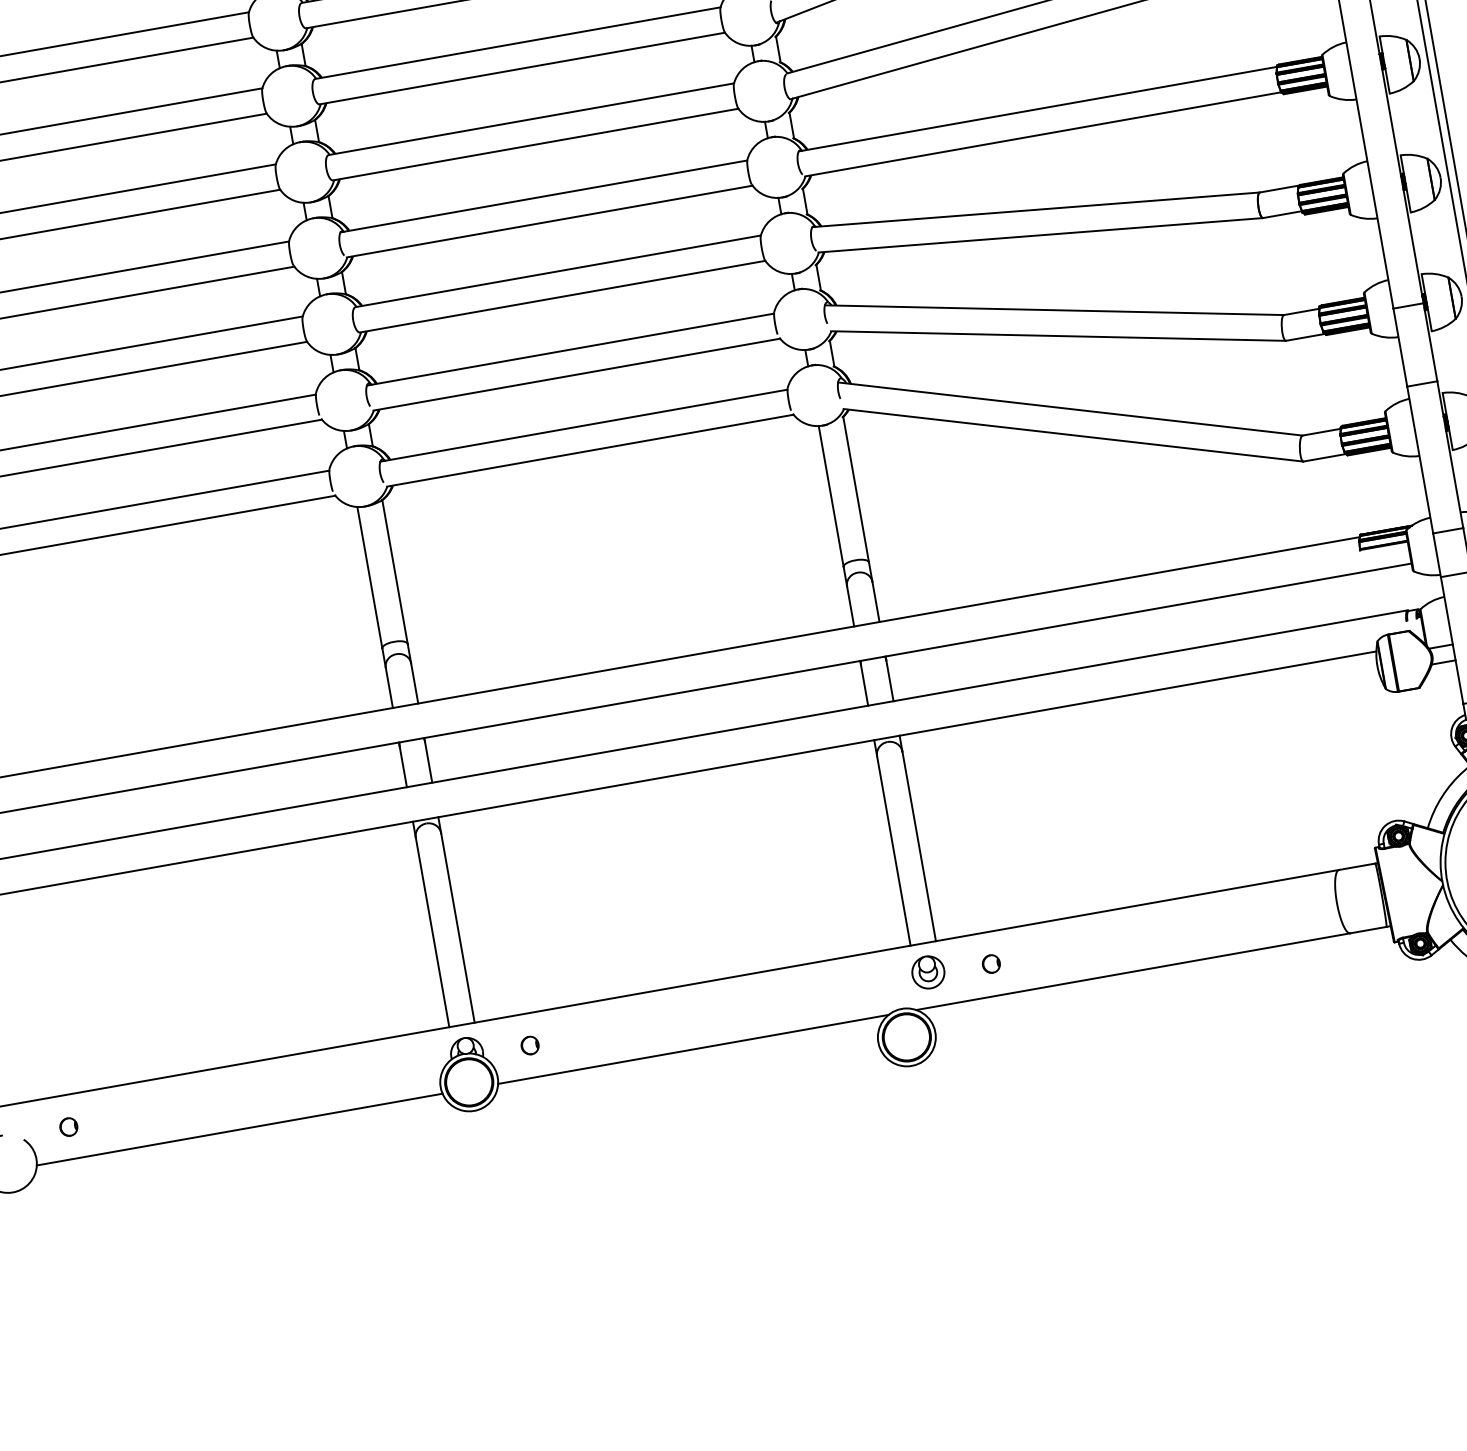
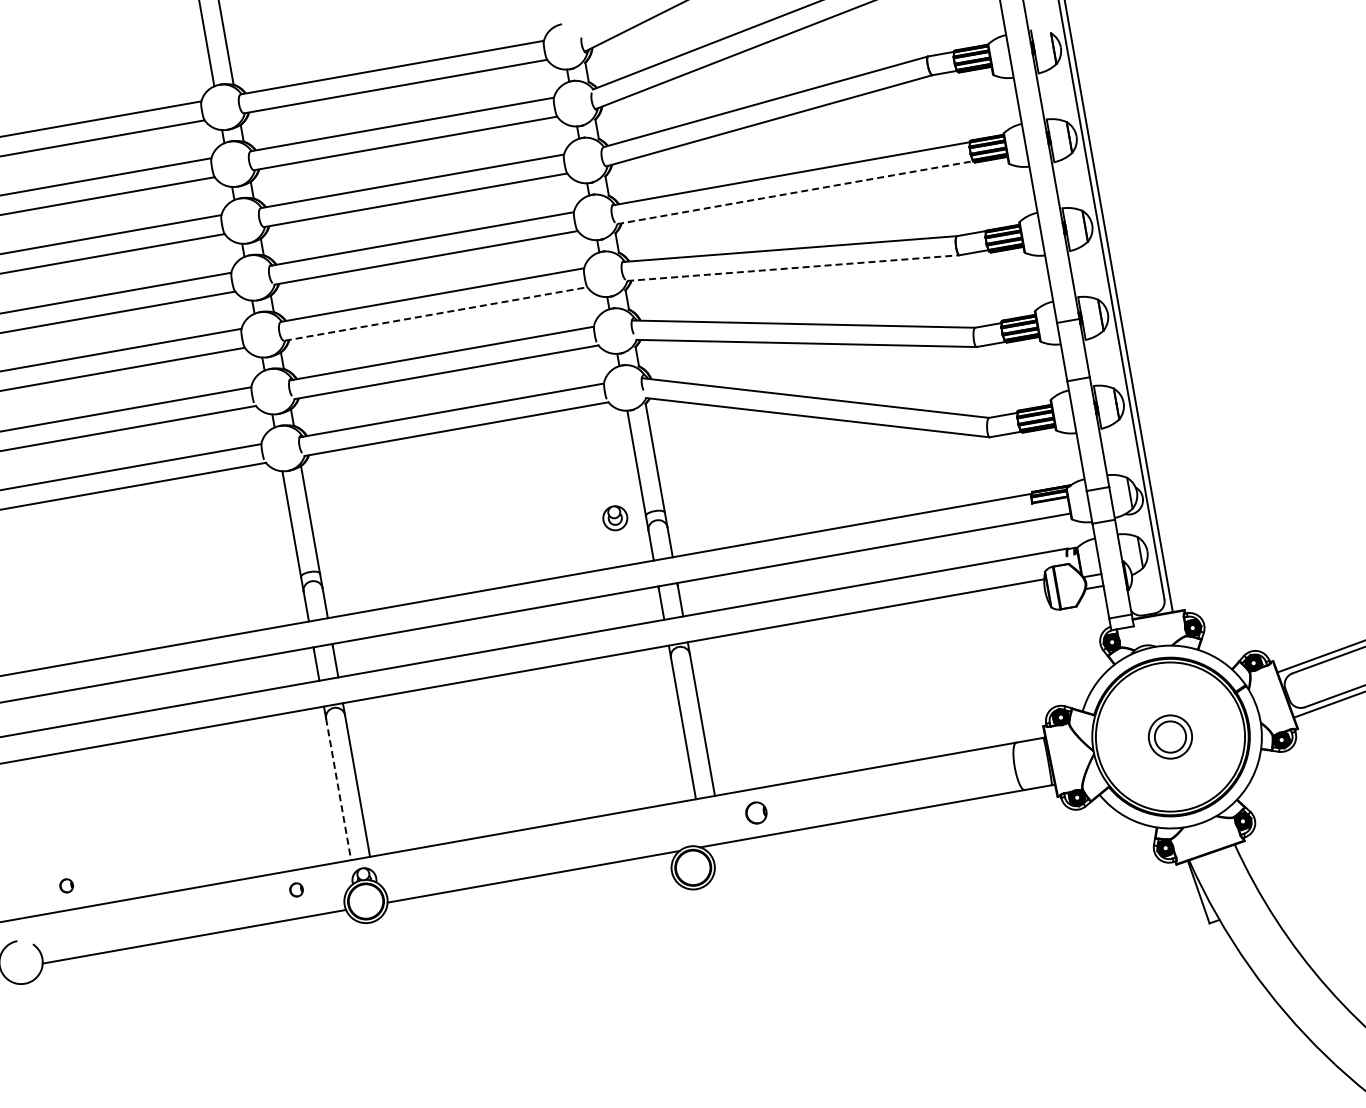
line: (1043, 134) -> (795, 192), solid -> dashed
line: (1040, 235) -> (793, 268), solid -> dashed
line: (563, 295) -> (436, 313), solid -> dashed
line: (432, 932) -> (338, 789), solid -> dashed
part: (991, 963) -> (756, 812), size x1.6
part: (928, 972) -> (615, 518), moved
part: (530, 1044) -> (296, 889), moved
part: (68, 1126) -> (66, 885), moved

